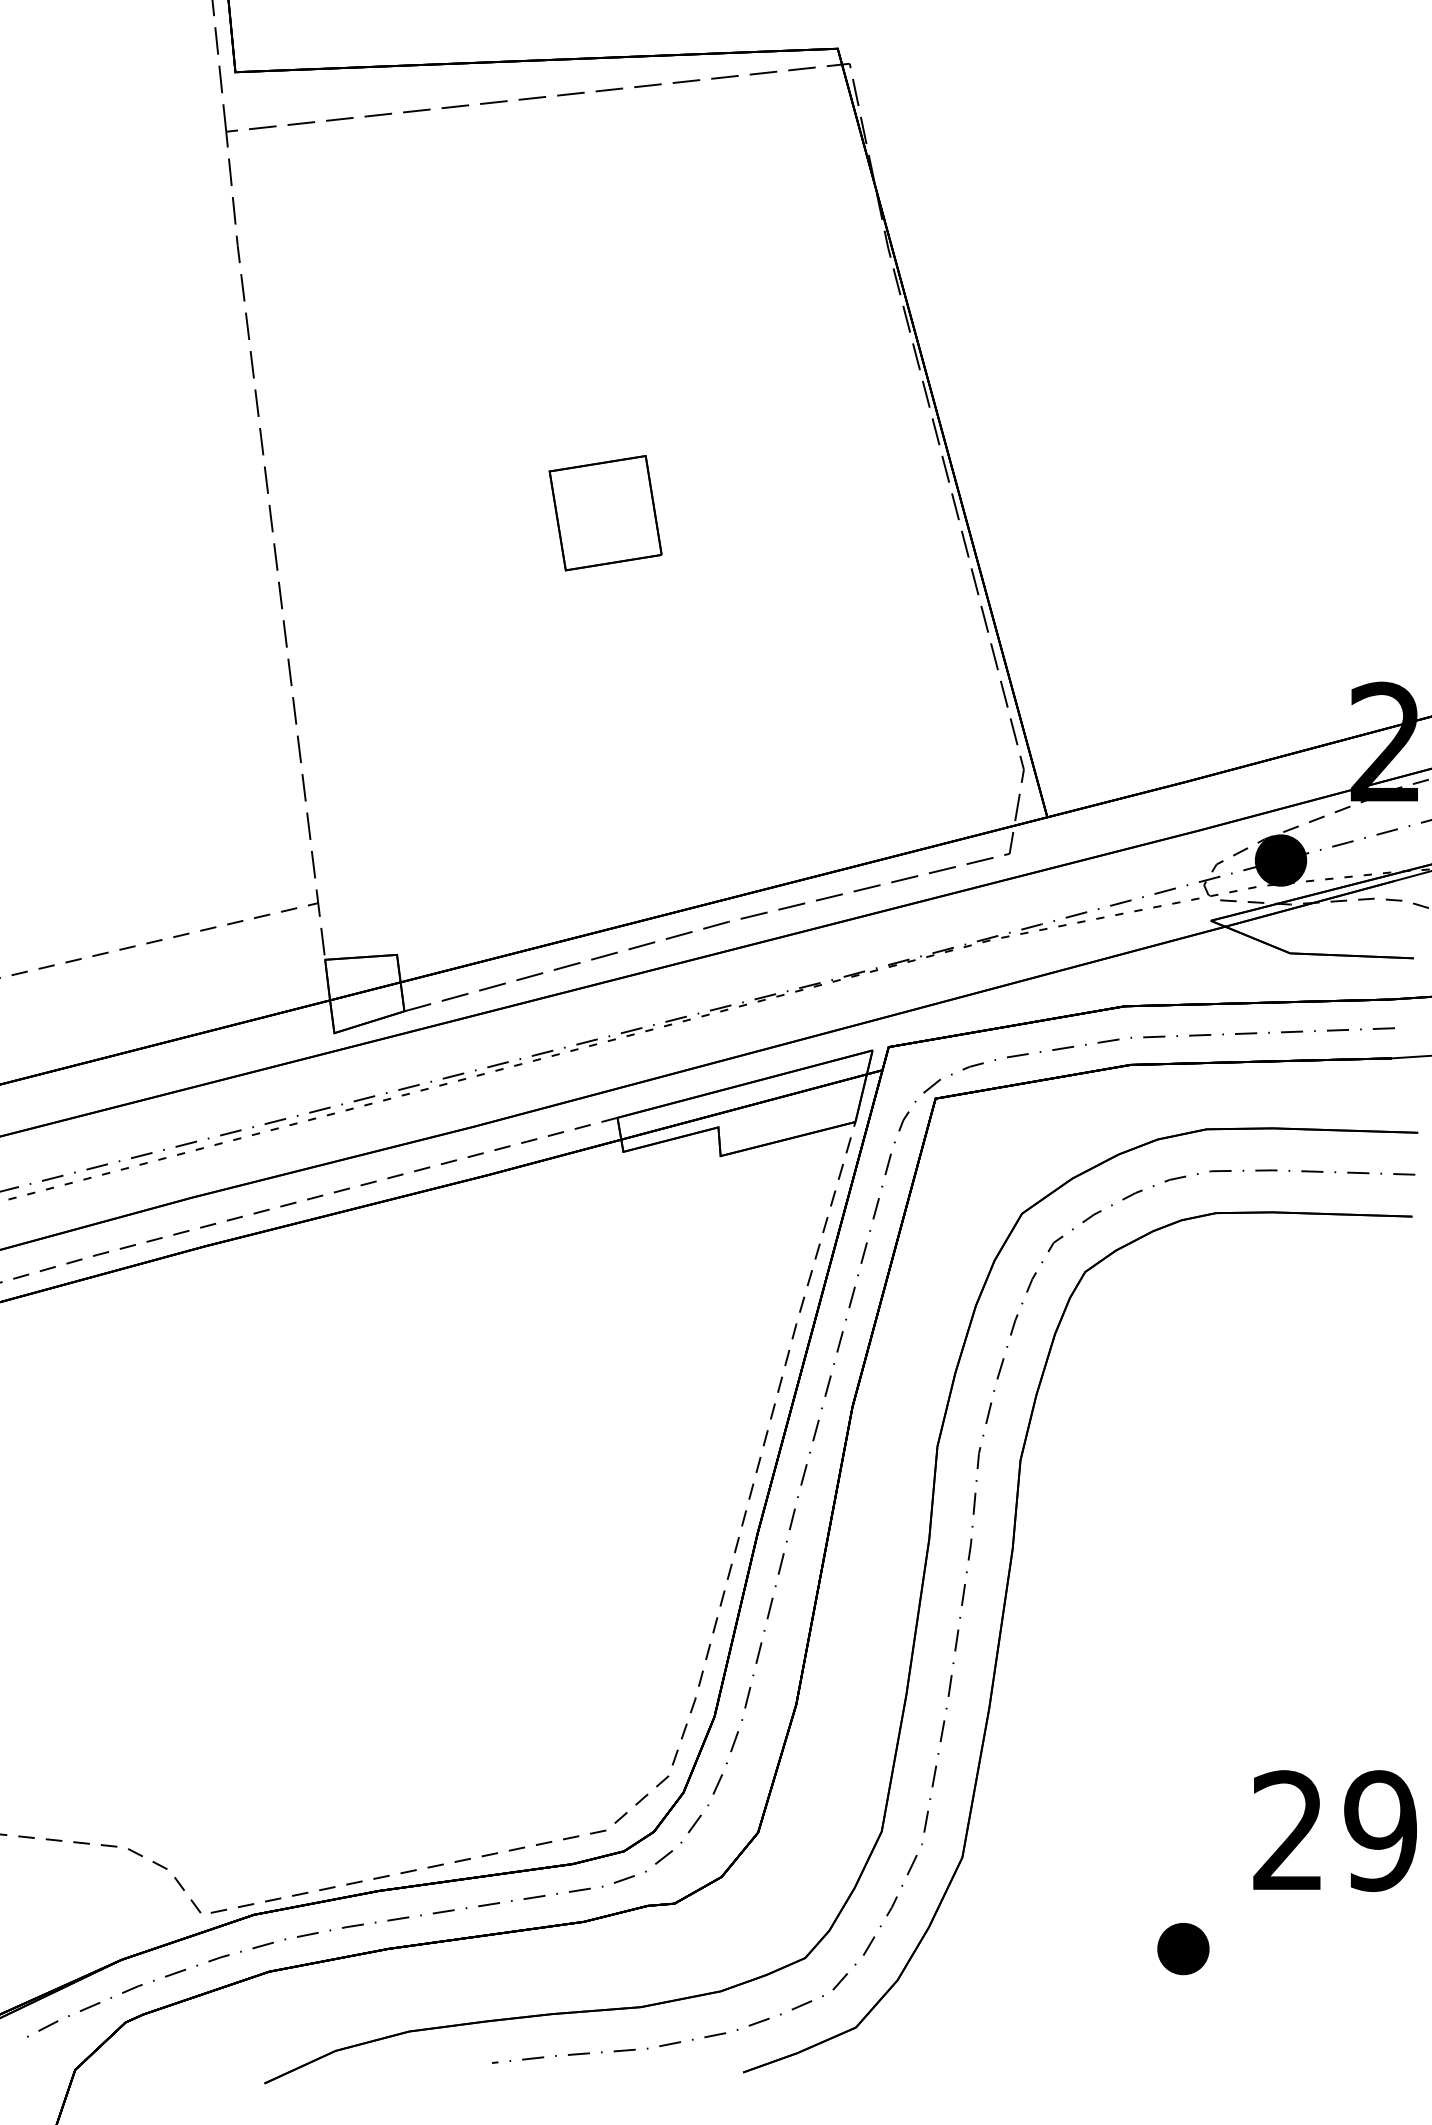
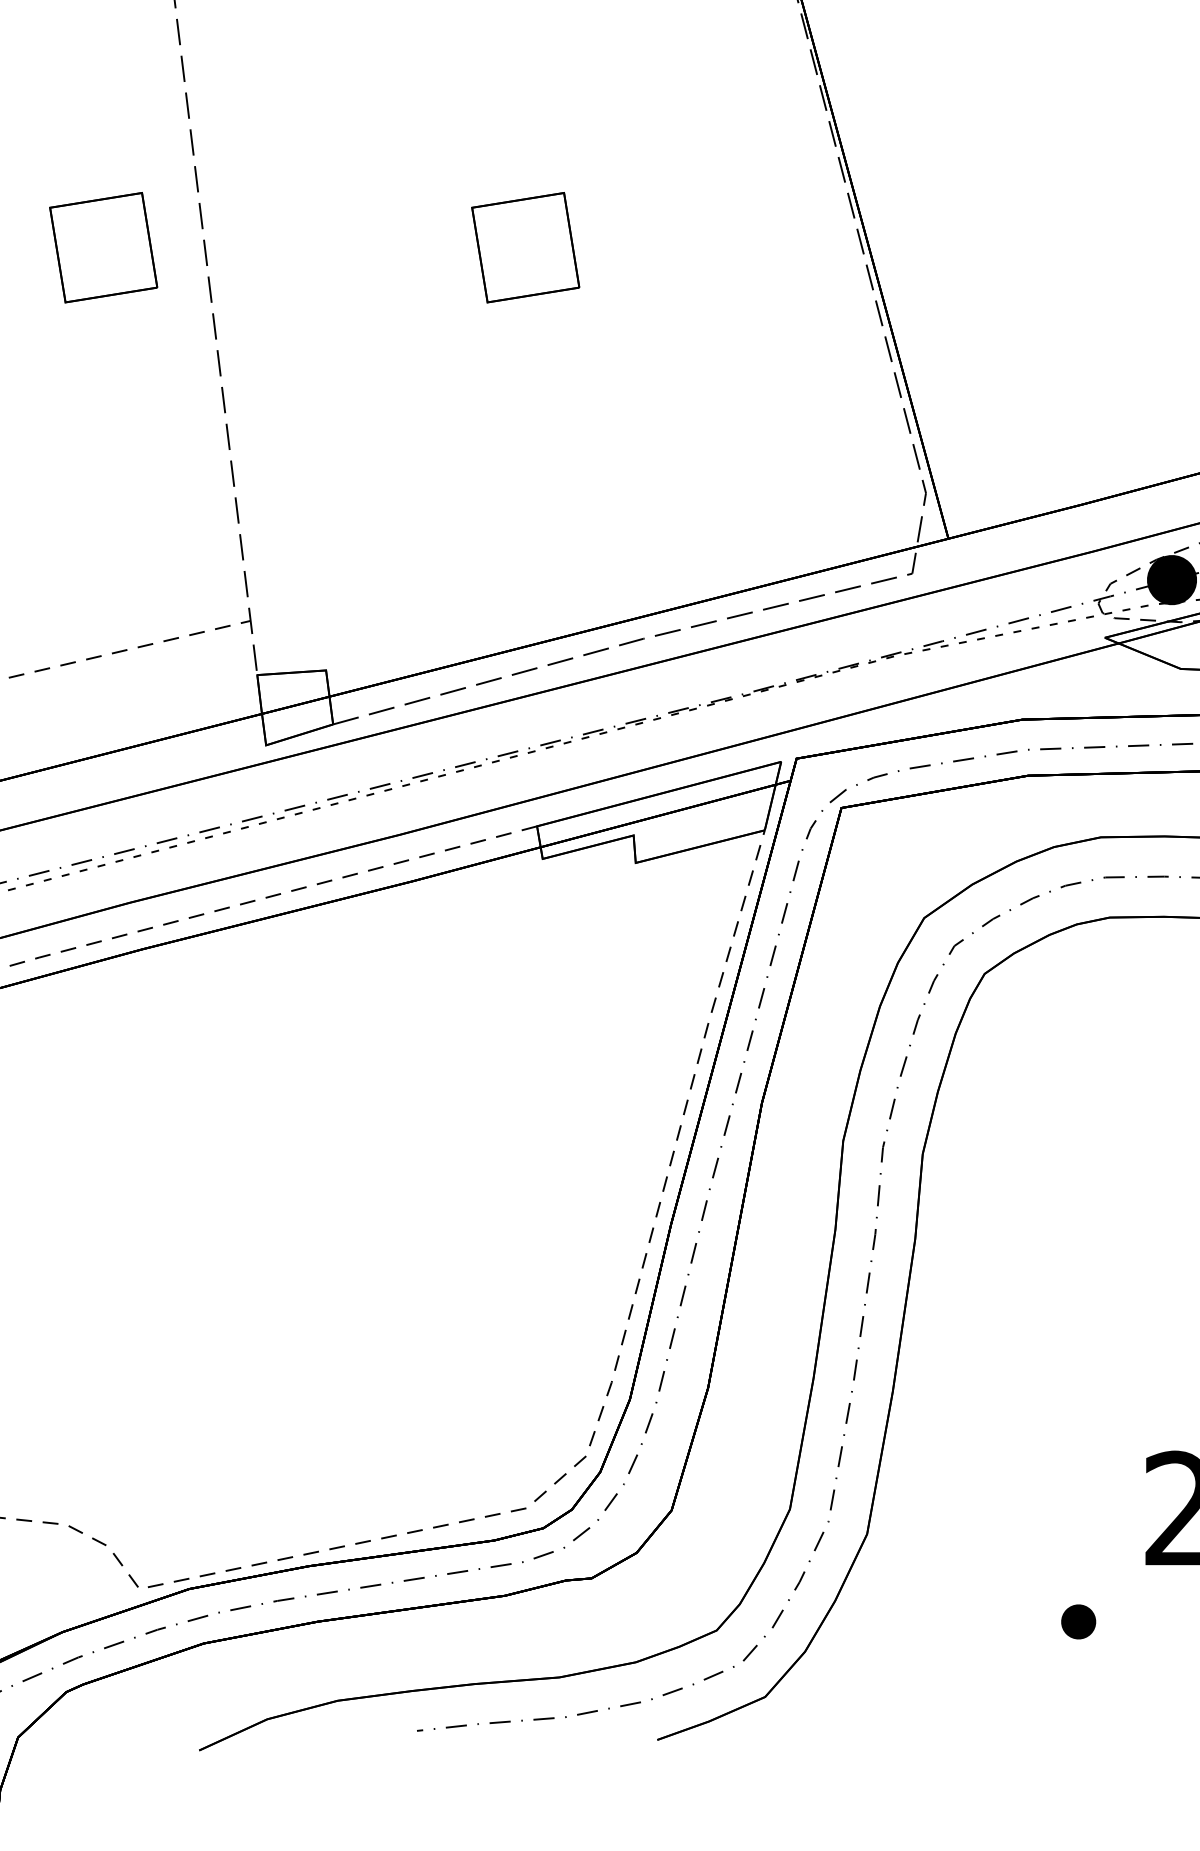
part: (164, 513) -> (103, 248), added
part: (1183, 1949) -> (1078, 1622), size x0.7

